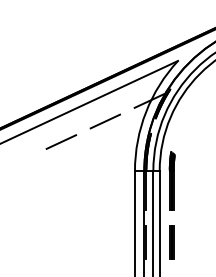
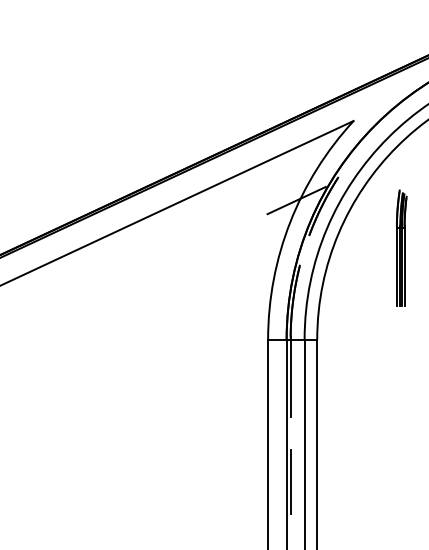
line: (105, 121) -> (209, 241), removed
line: (61, 141) -> (122, 280), removed
part: (171, 180) -> (400, 247), moved
part: (171, 242) -> (340, 481), removed

